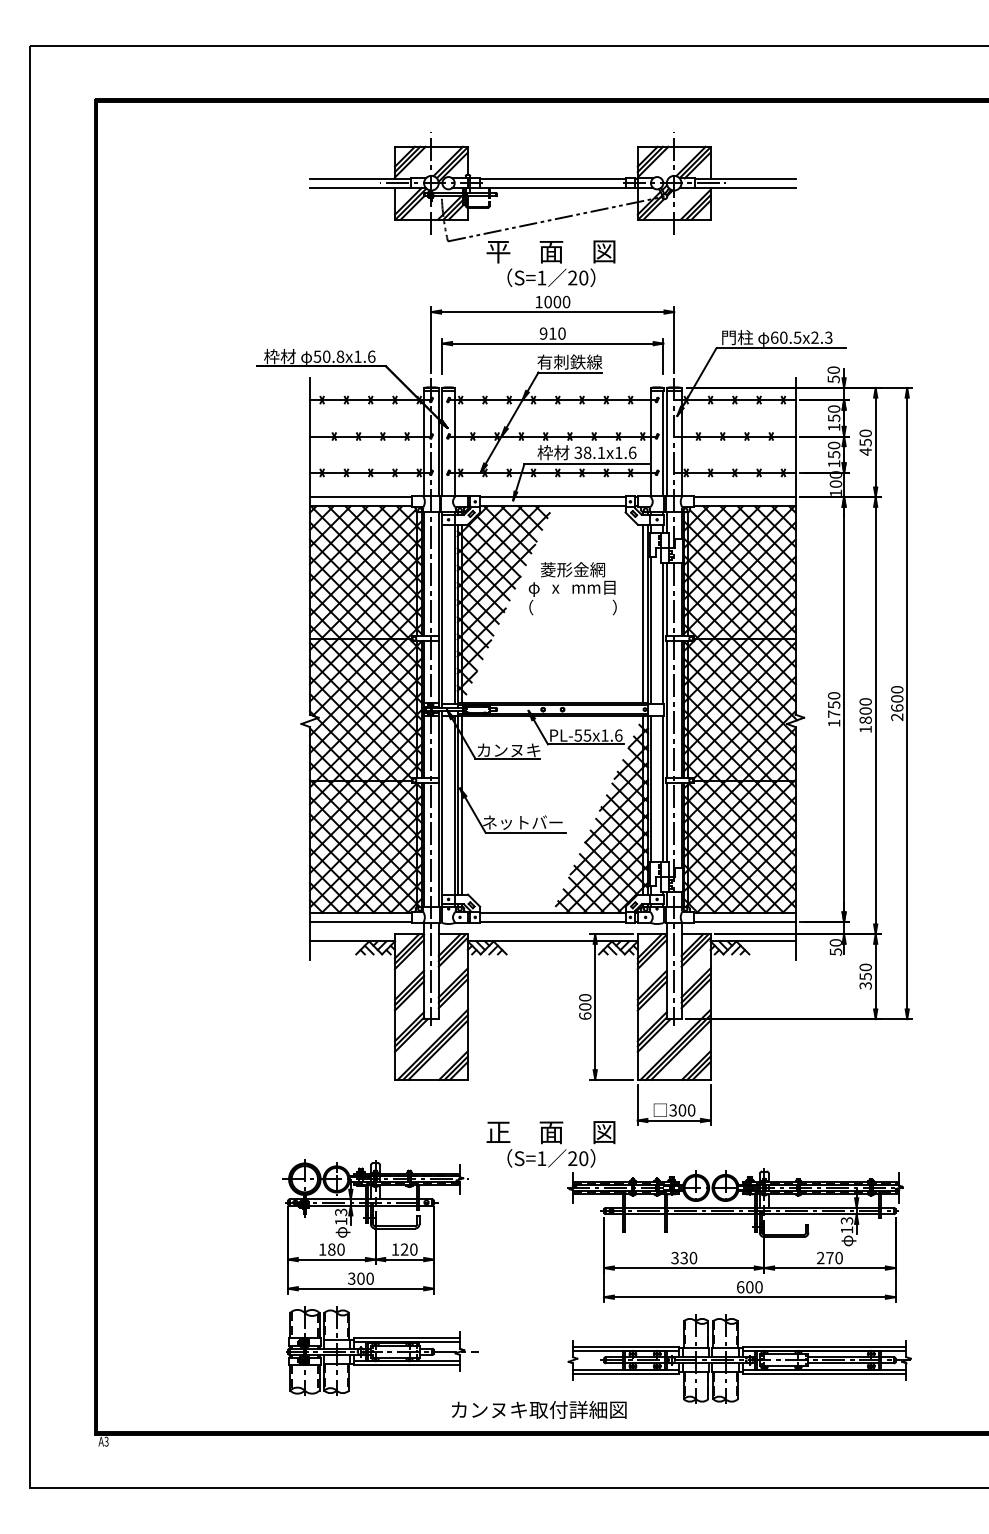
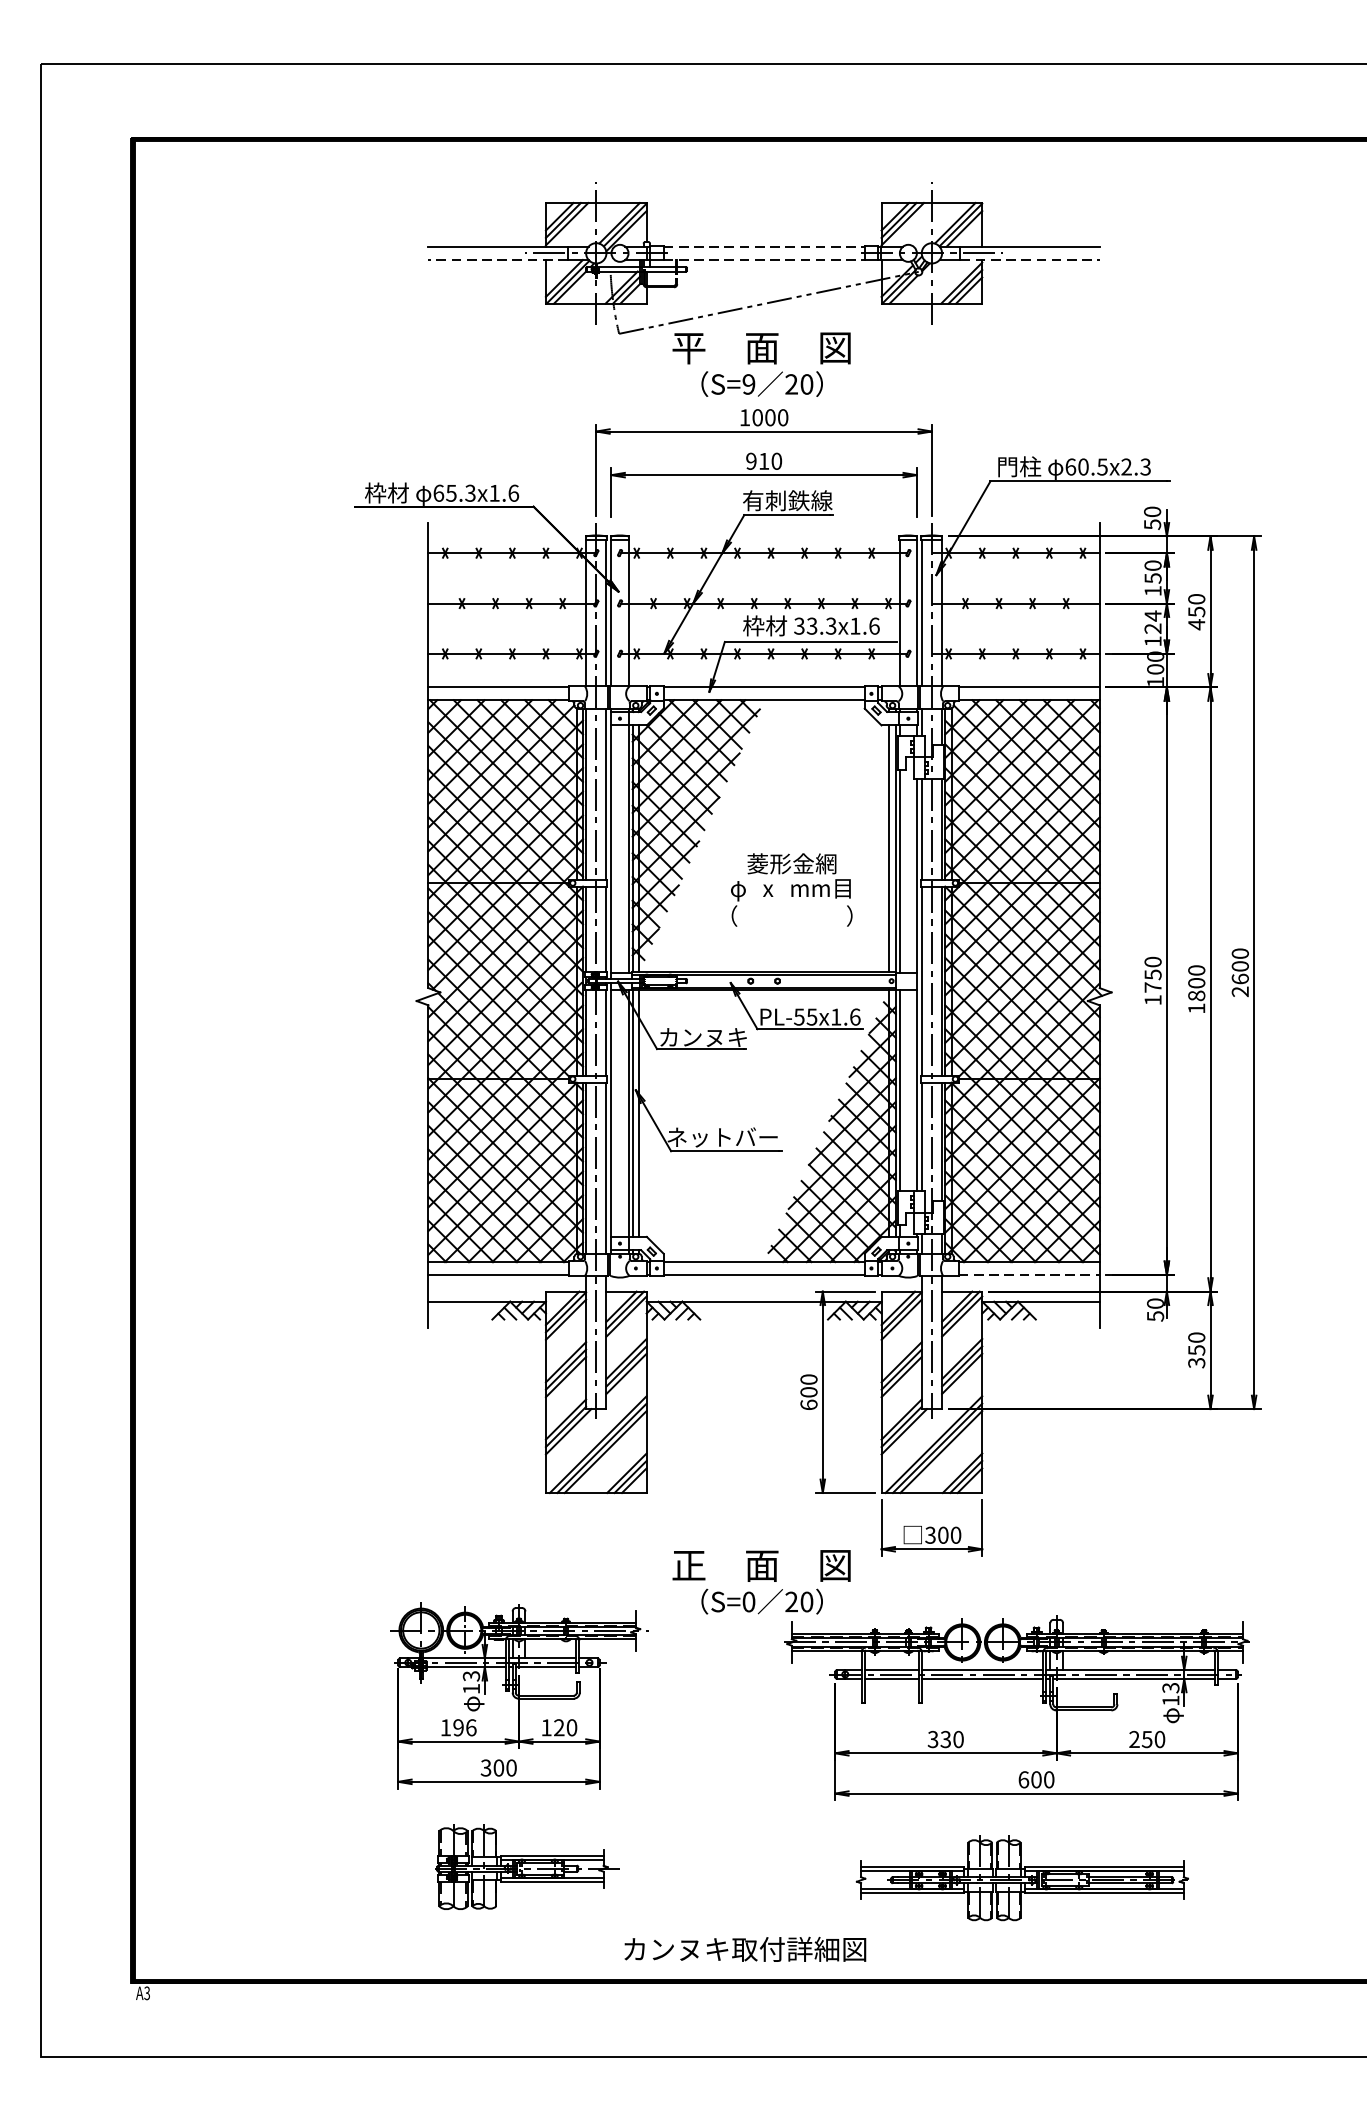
line: (552, 178) -> (763, 246), solid -> dashed
line: (359, 187) -> (496, 259), solid -> dashed
line: (552, 187) -> (763, 259), solid -> dashed
line: (745, 187) -> (1030, 259), solid -> dashed
text: (541, 277) -> (748, 383), S=1 -> S=9
text: (328, 356) -> (453, 492), 50.8x1.6 -> 65.3x1.6
text: (834, 449) -> (1153, 621), 150 -> 124
text: (593, 452) -> (820, 625), 38.1x1.6 -> 33.3x1.6
text: (572, 588) -> (791, 889), moved
line: (744, 922) -> (1029, 1275), solid -> dashed
text: (541, 1158) -> (748, 1601), S=1 -> S=0
text: (336, 1249) -> (465, 1727), 180 -> 196
text: (829, 1258) -> (1146, 1740), 270 -> 250
part: (382, 1350) -> (528, 1867), size x0.7
part: (739, 1358) -> (1022, 1878), size x0.7

